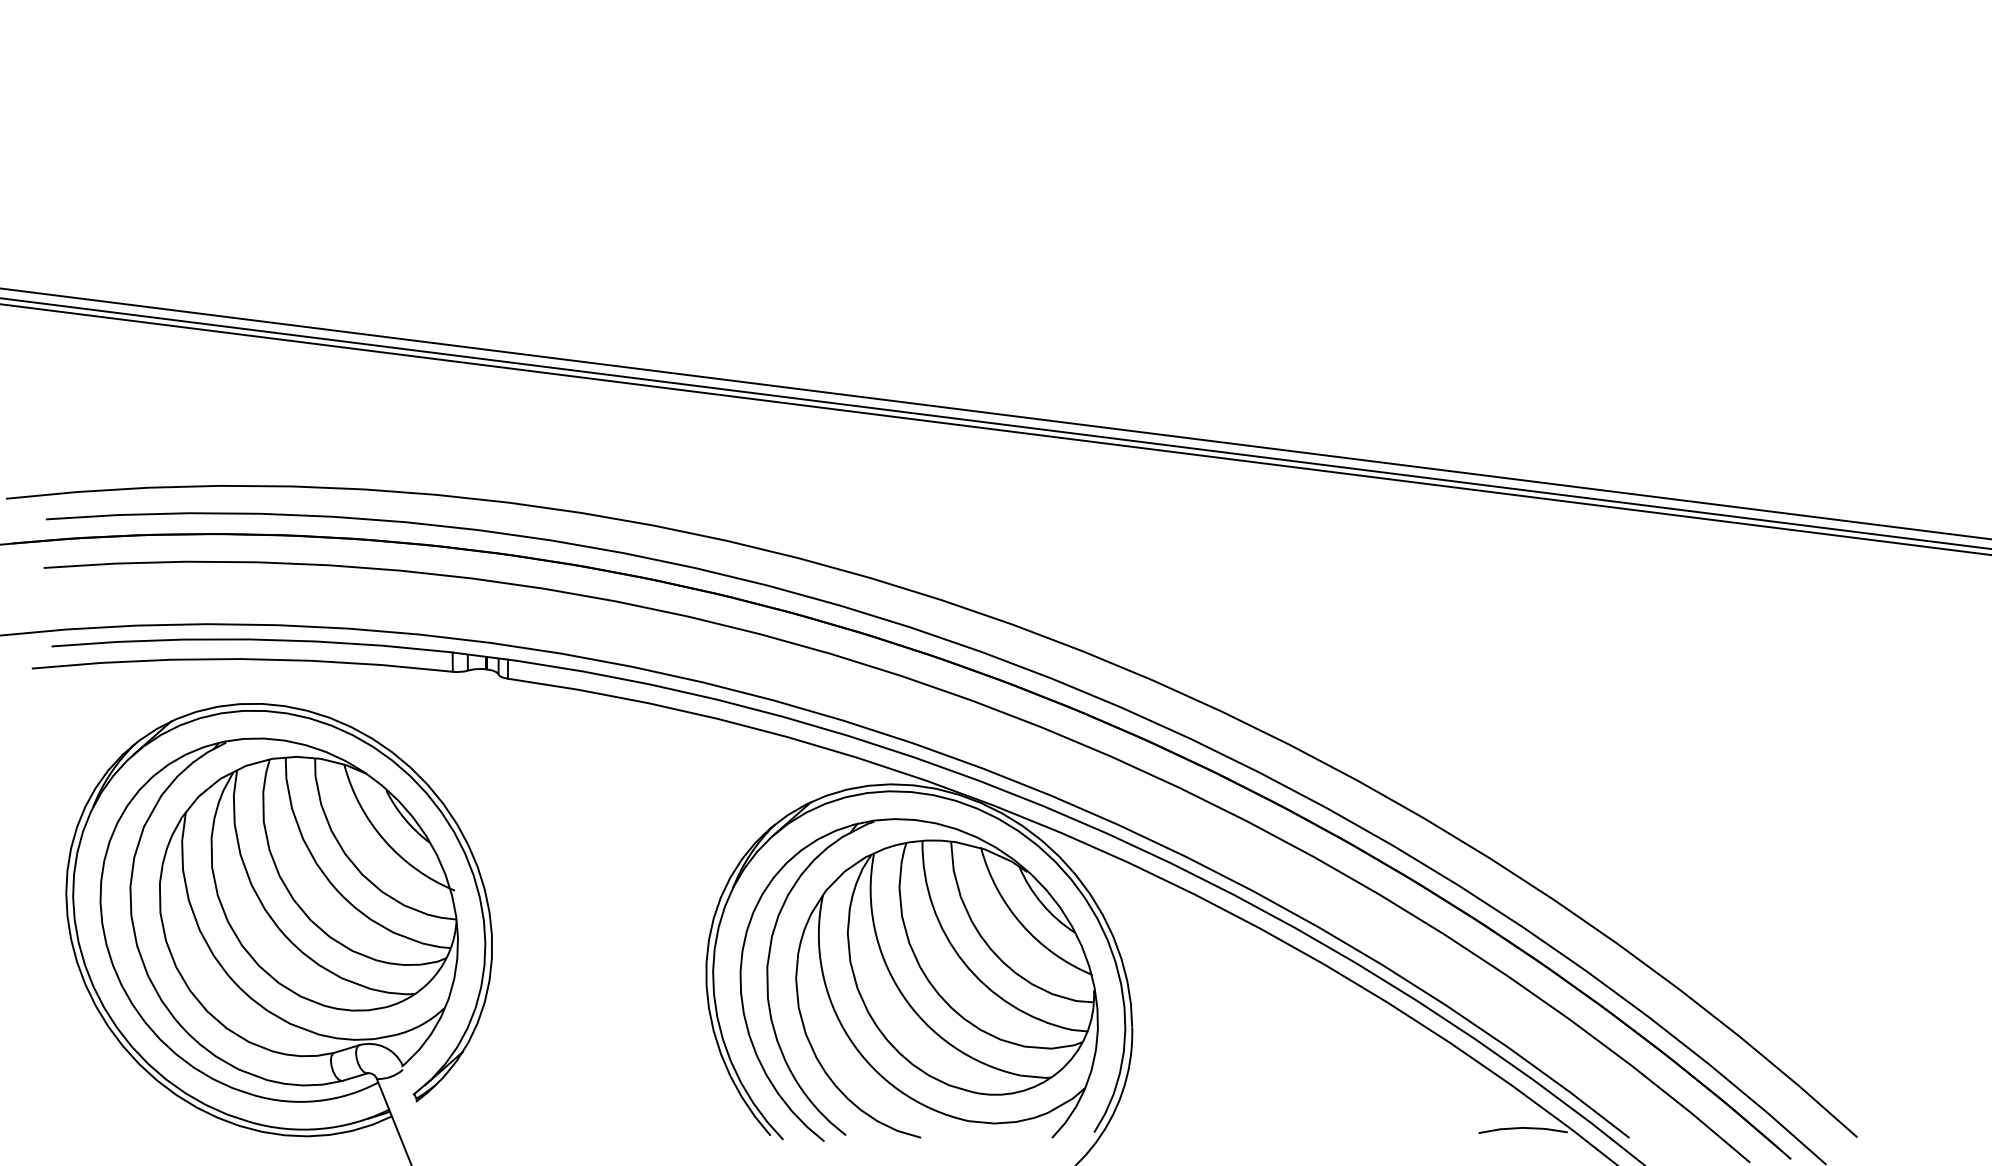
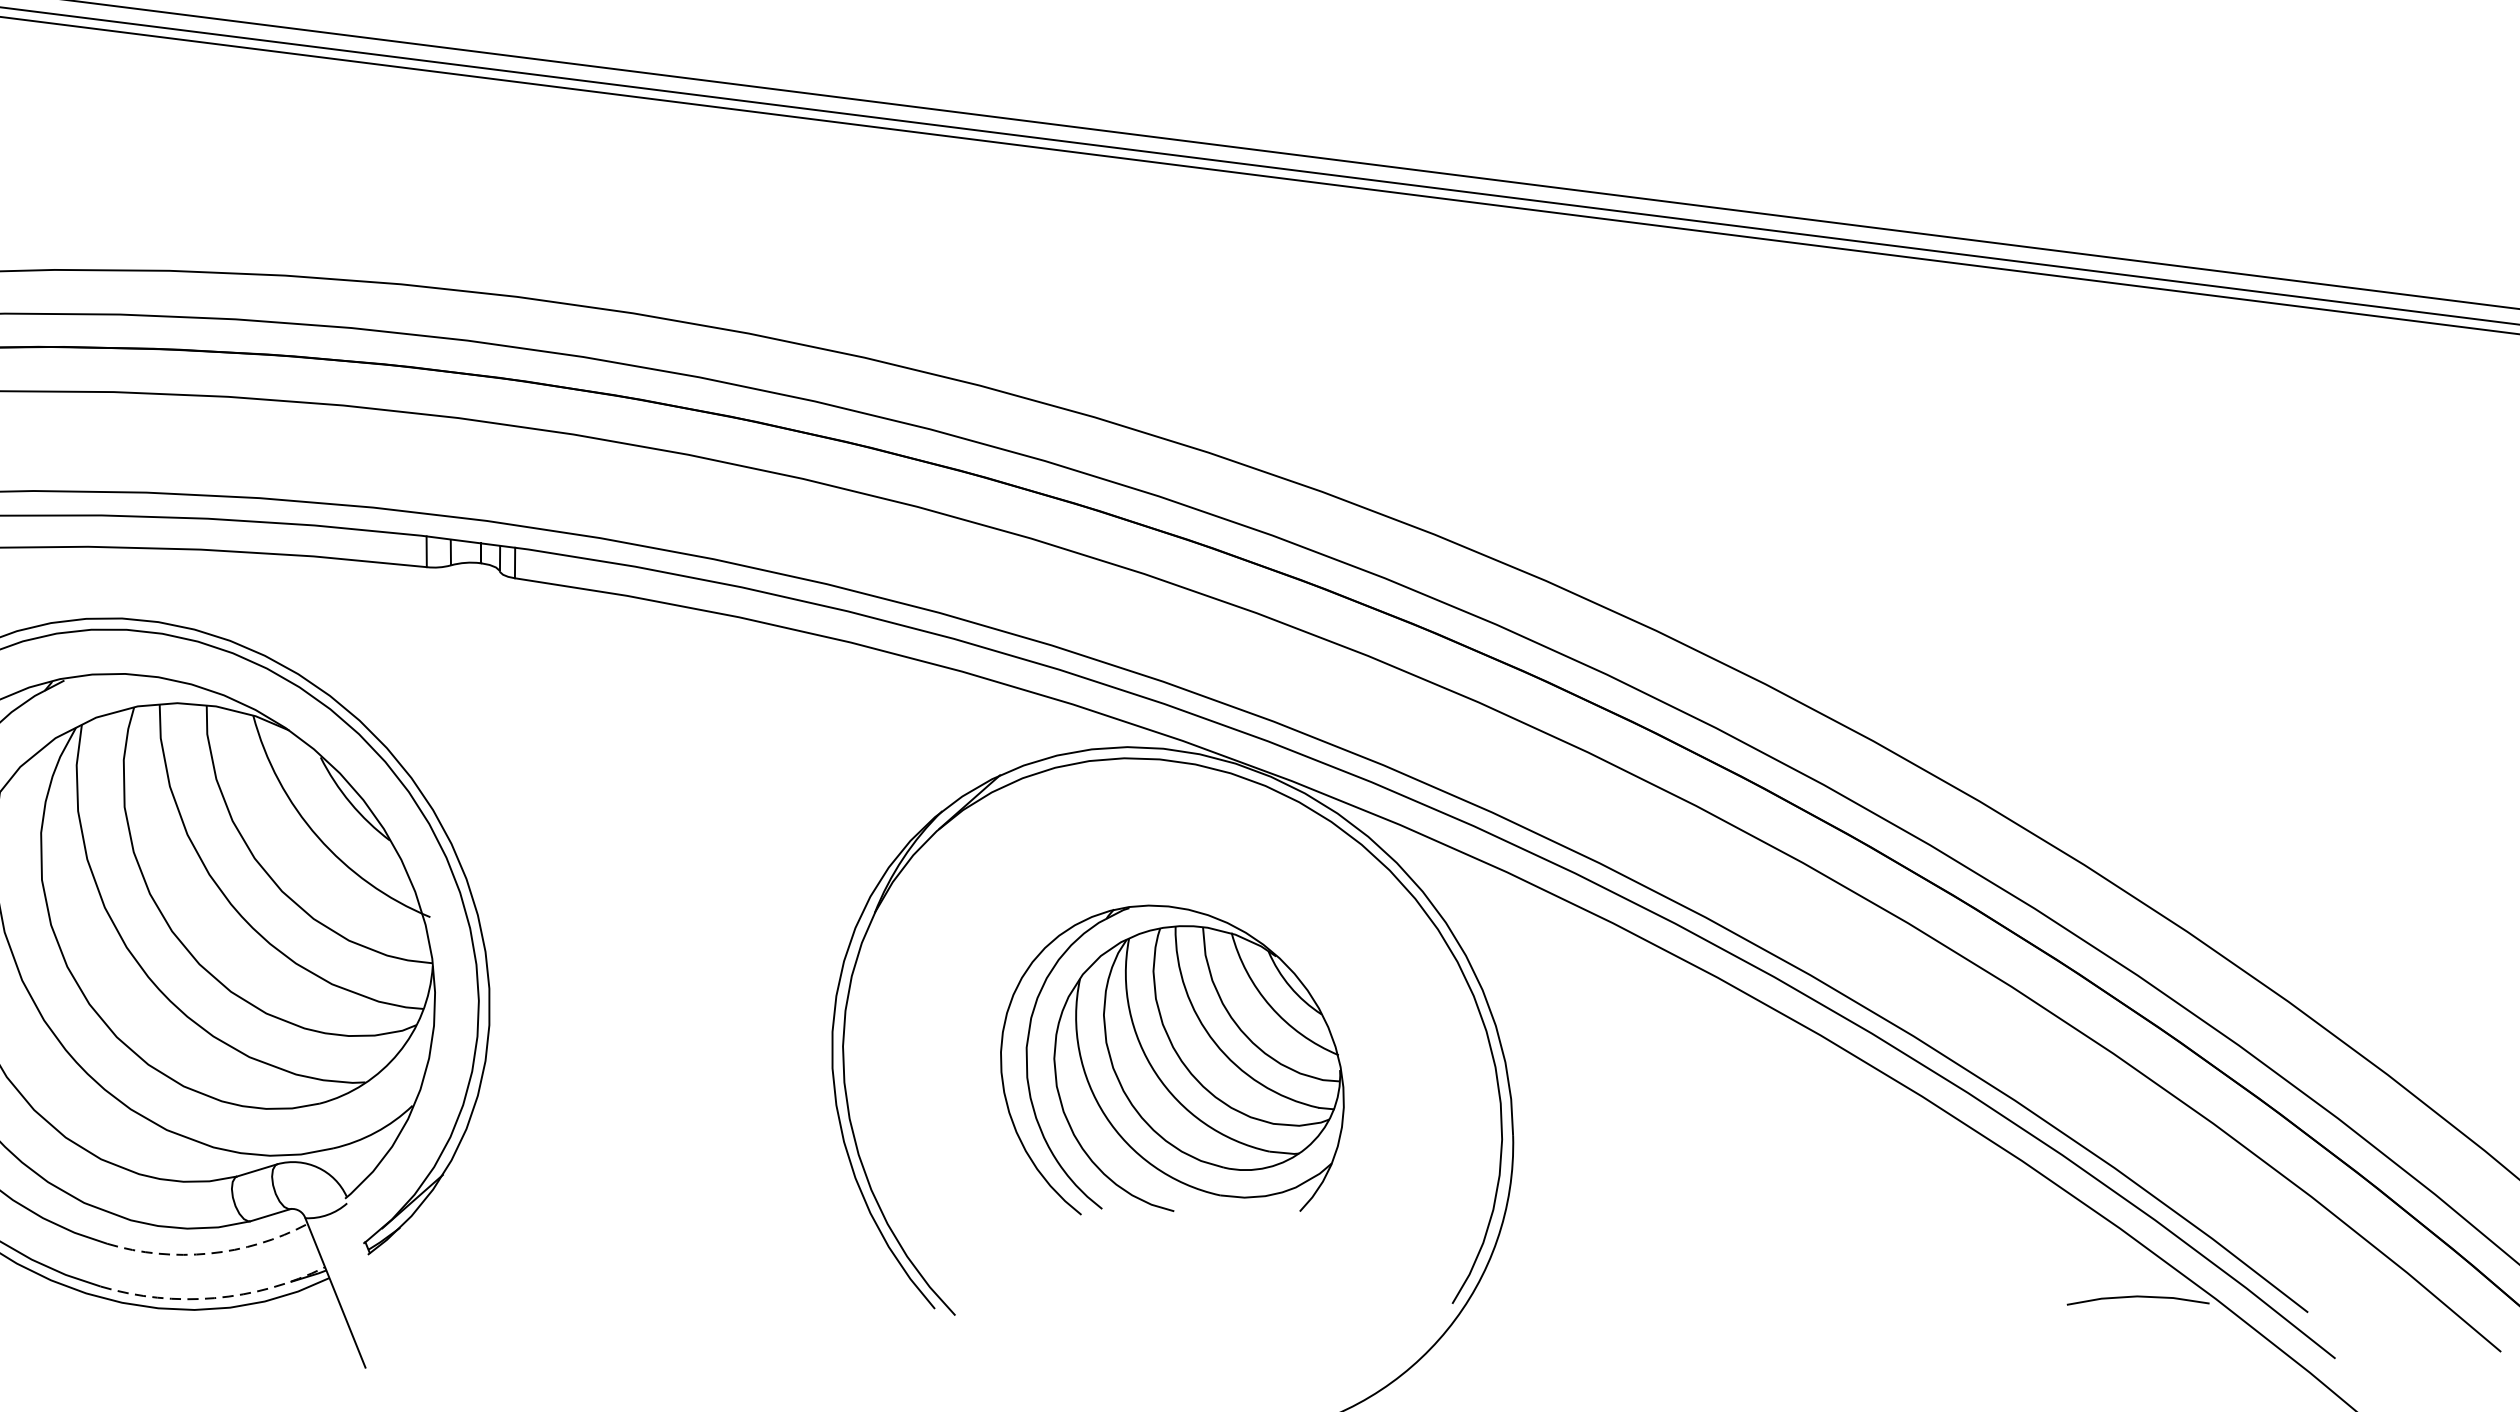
part: (918, 979) -> (1171, 1059), size x0.6
arc: (316, 1101) -> (208, 1254), solid -> dashed
arc: (320, 1128) -> (215, 1297), solid -> dashed

